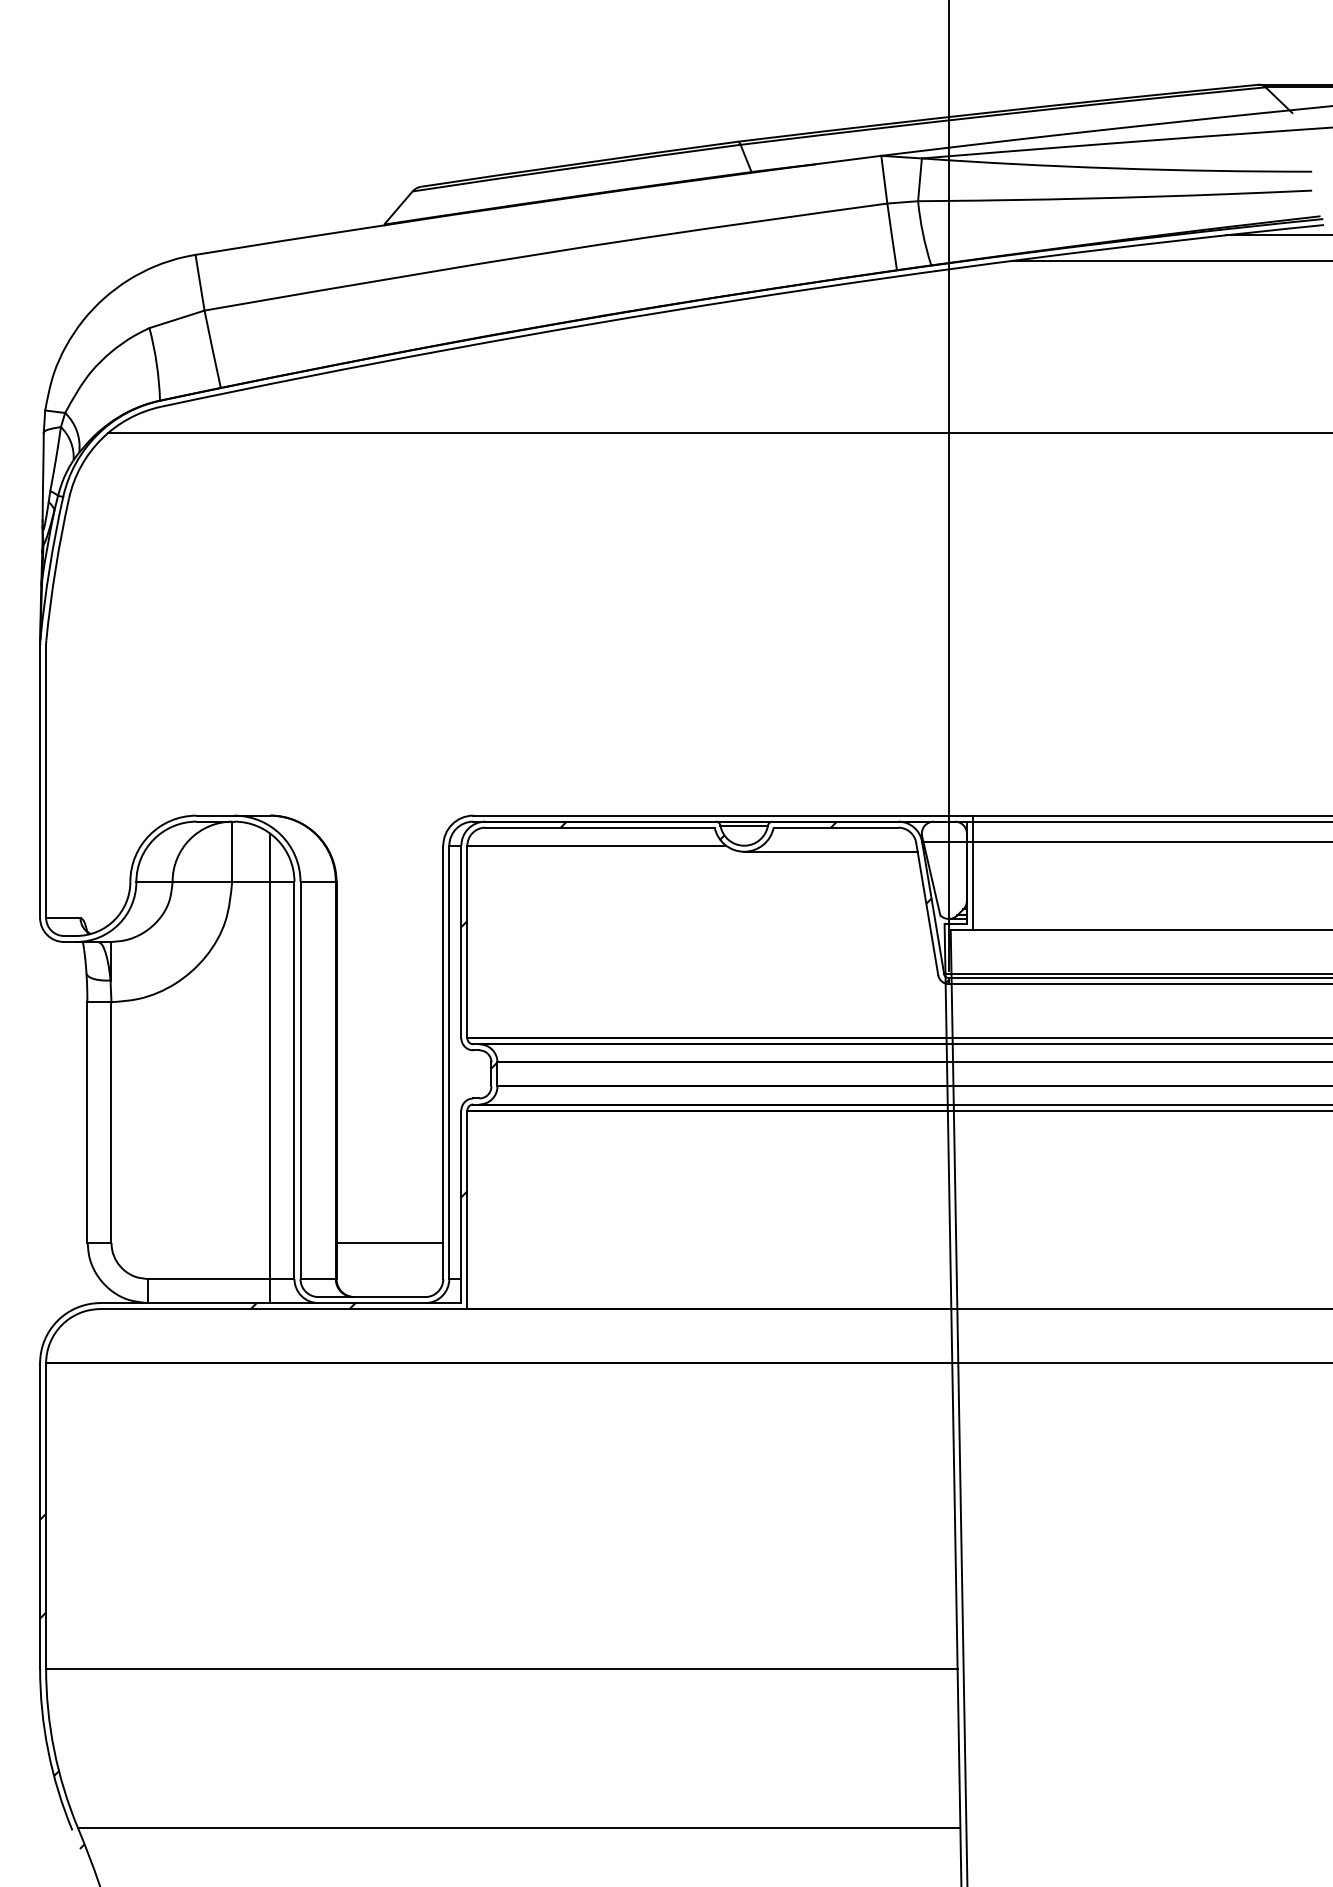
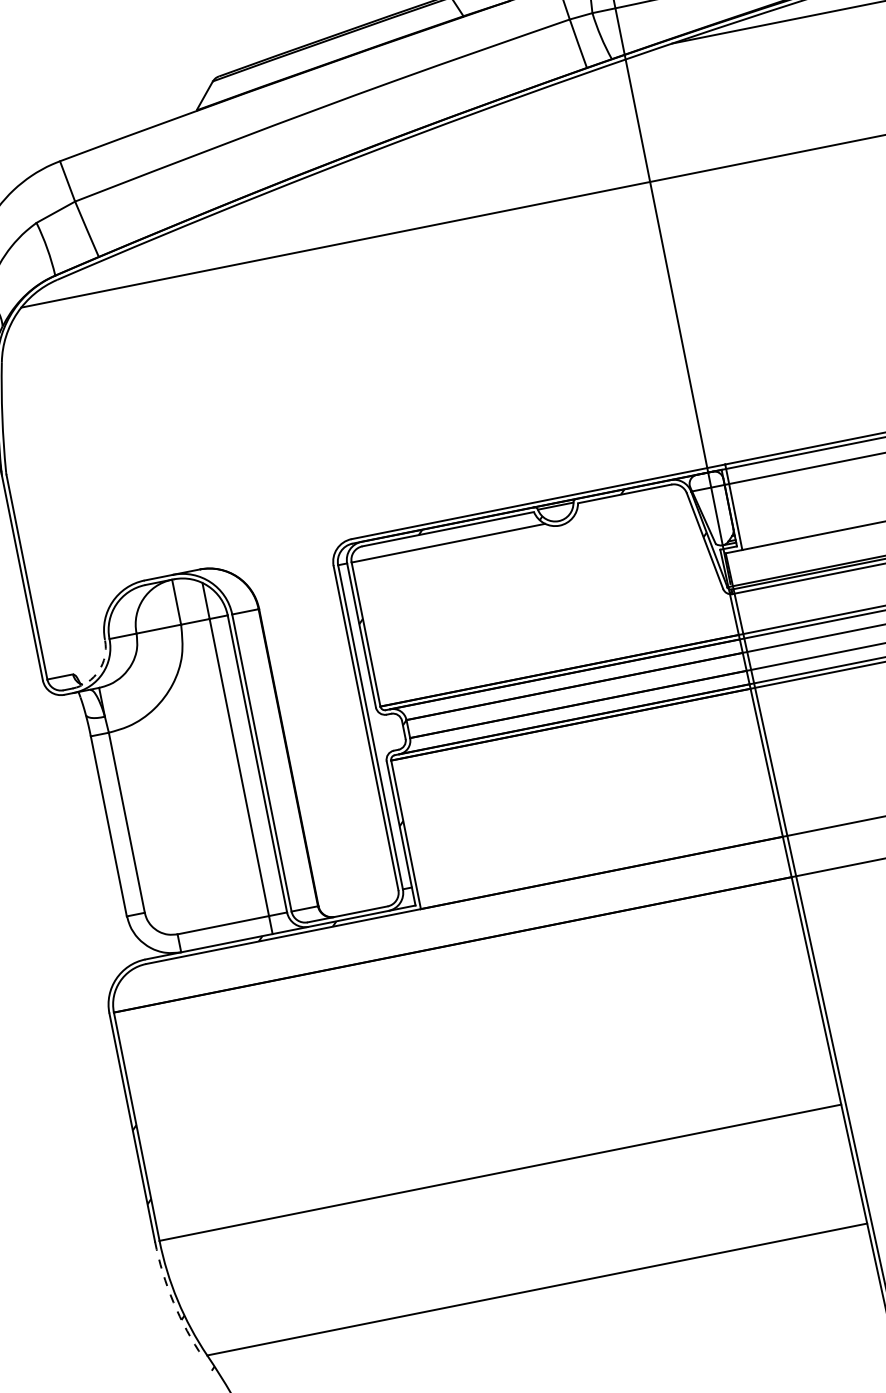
line: (830, 851) -> (624, 512), removed
arc: (114, 920) -> (98, 671), solid -> dashed
line: (389, 1242) -> (352, 870), removed
arc: (48, 1751) -> (173, 1302), solid -> dashed

